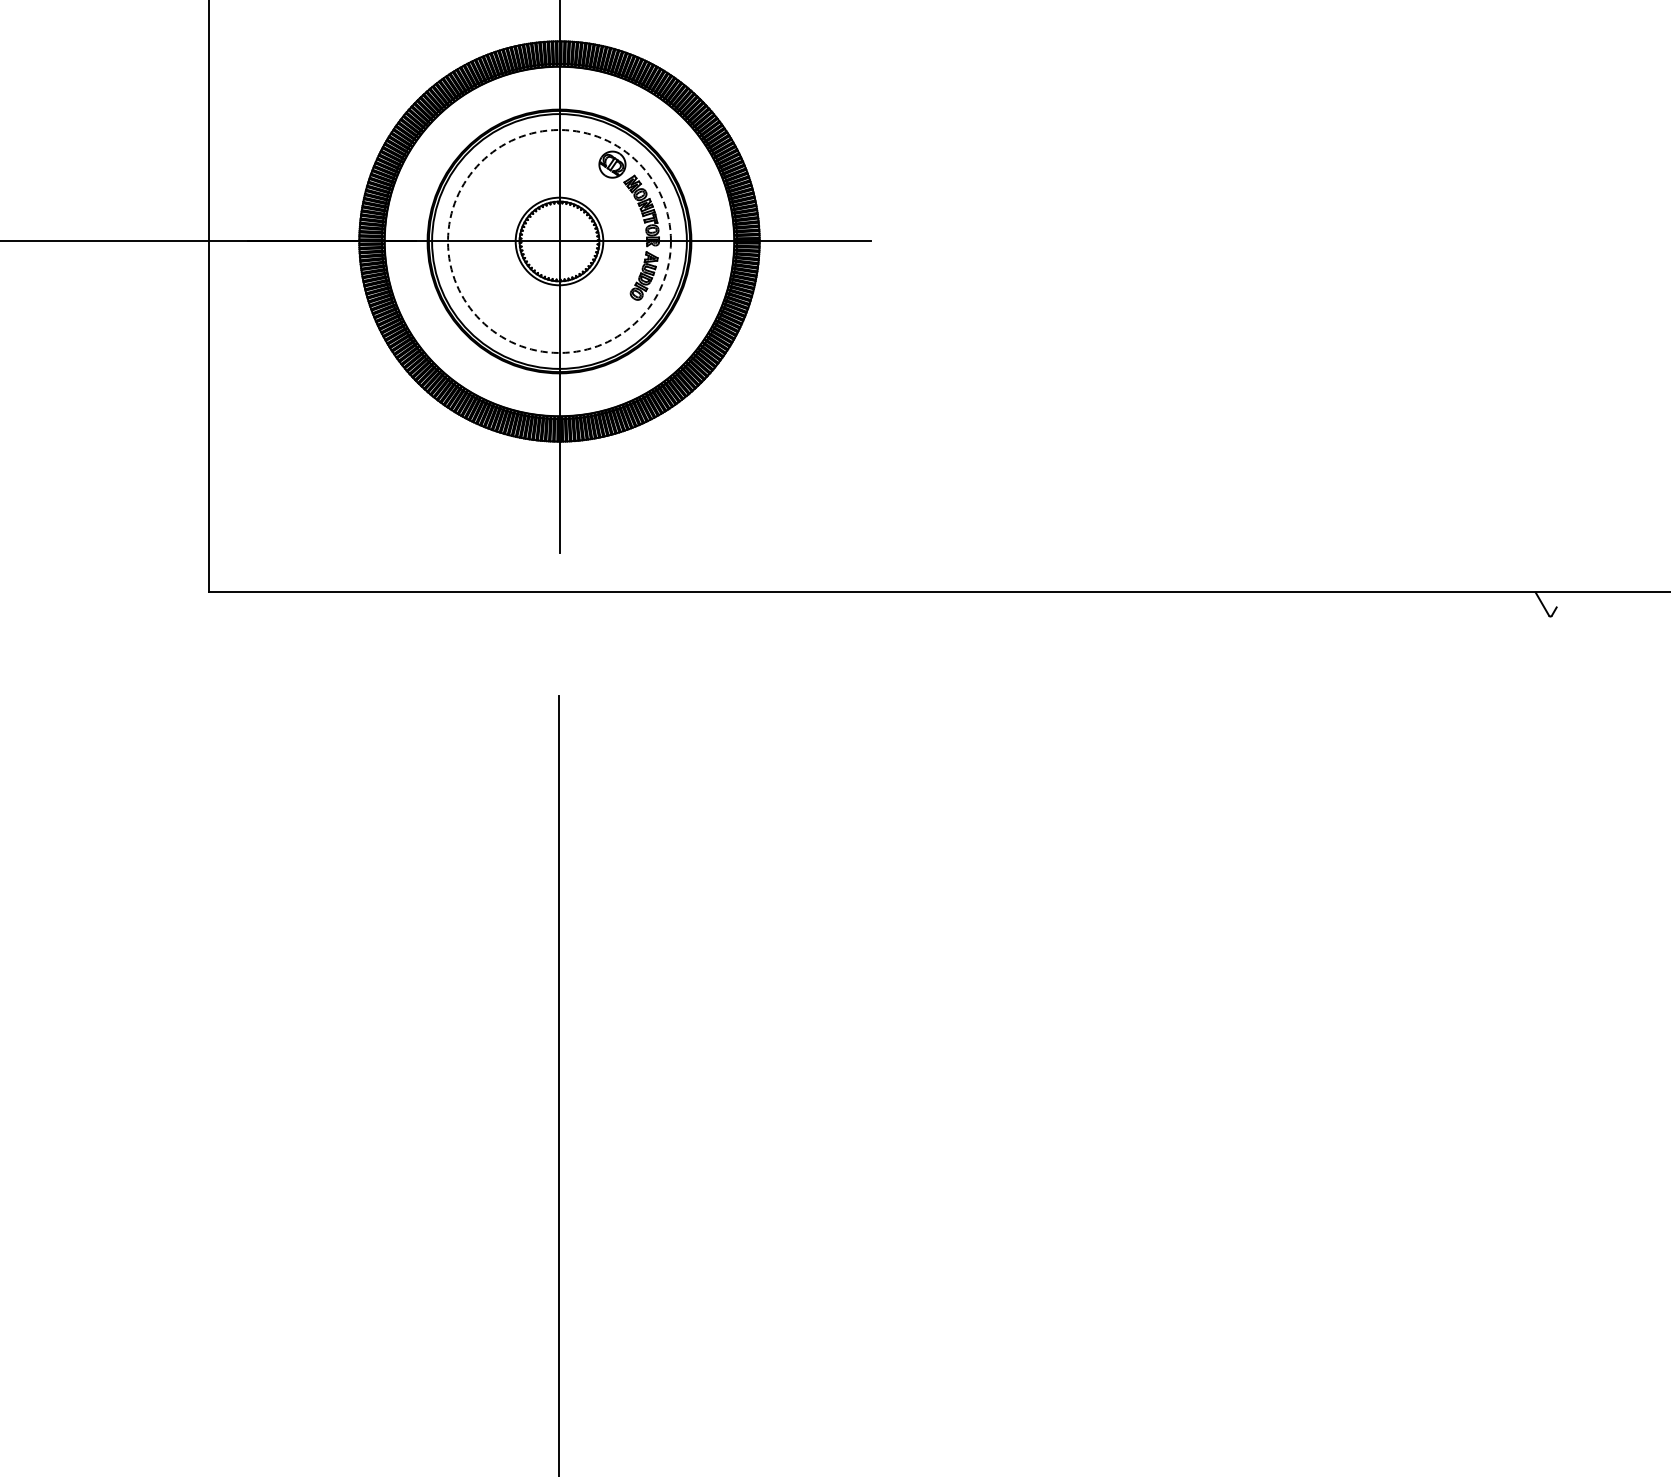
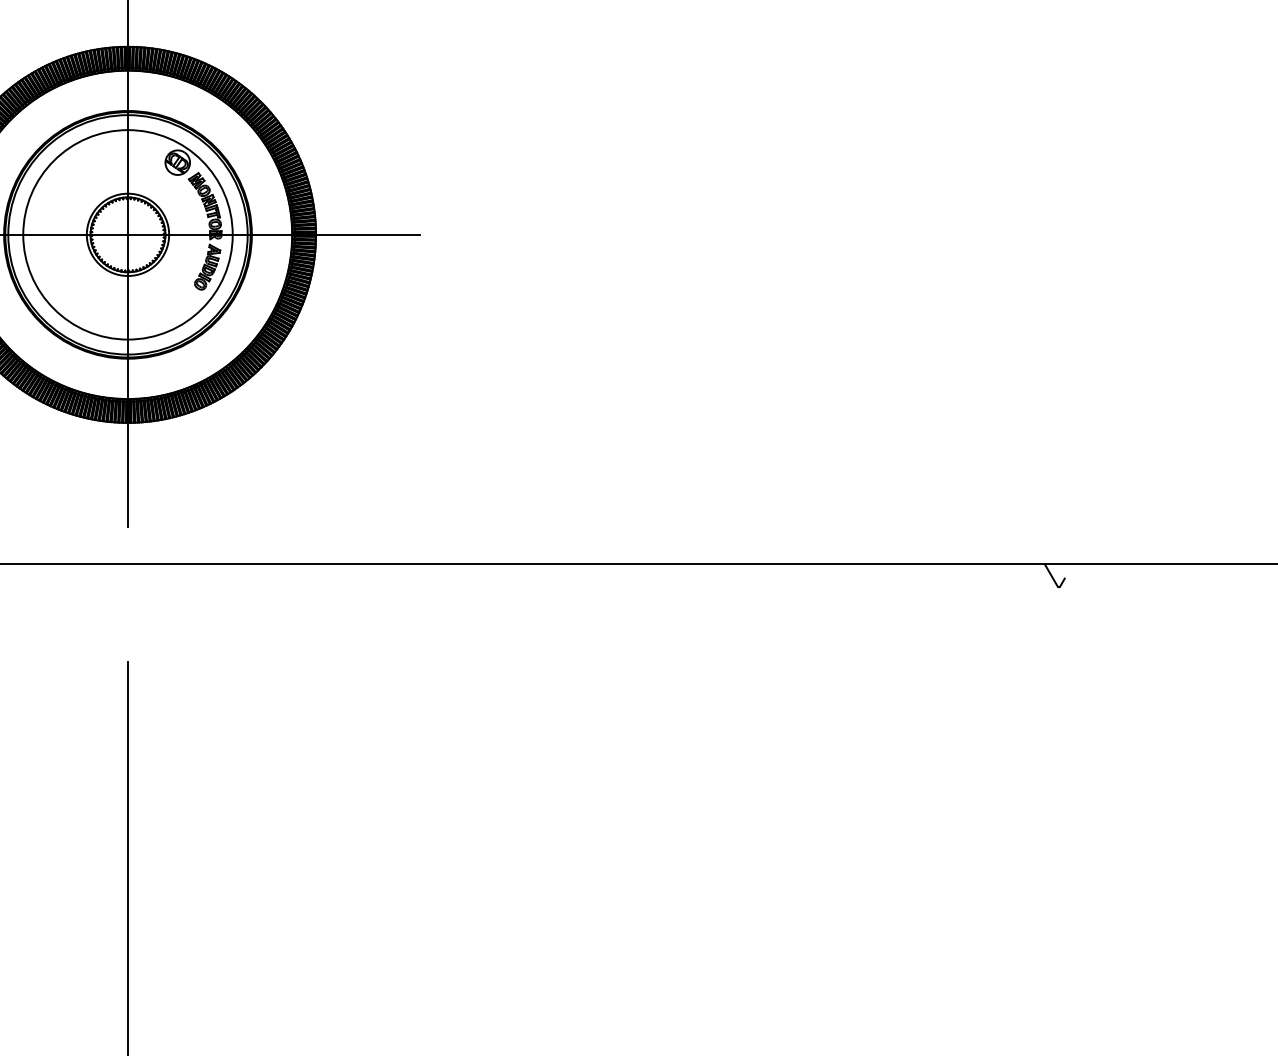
circle: (559, 241) -> (128, 234), dashed -> solid

